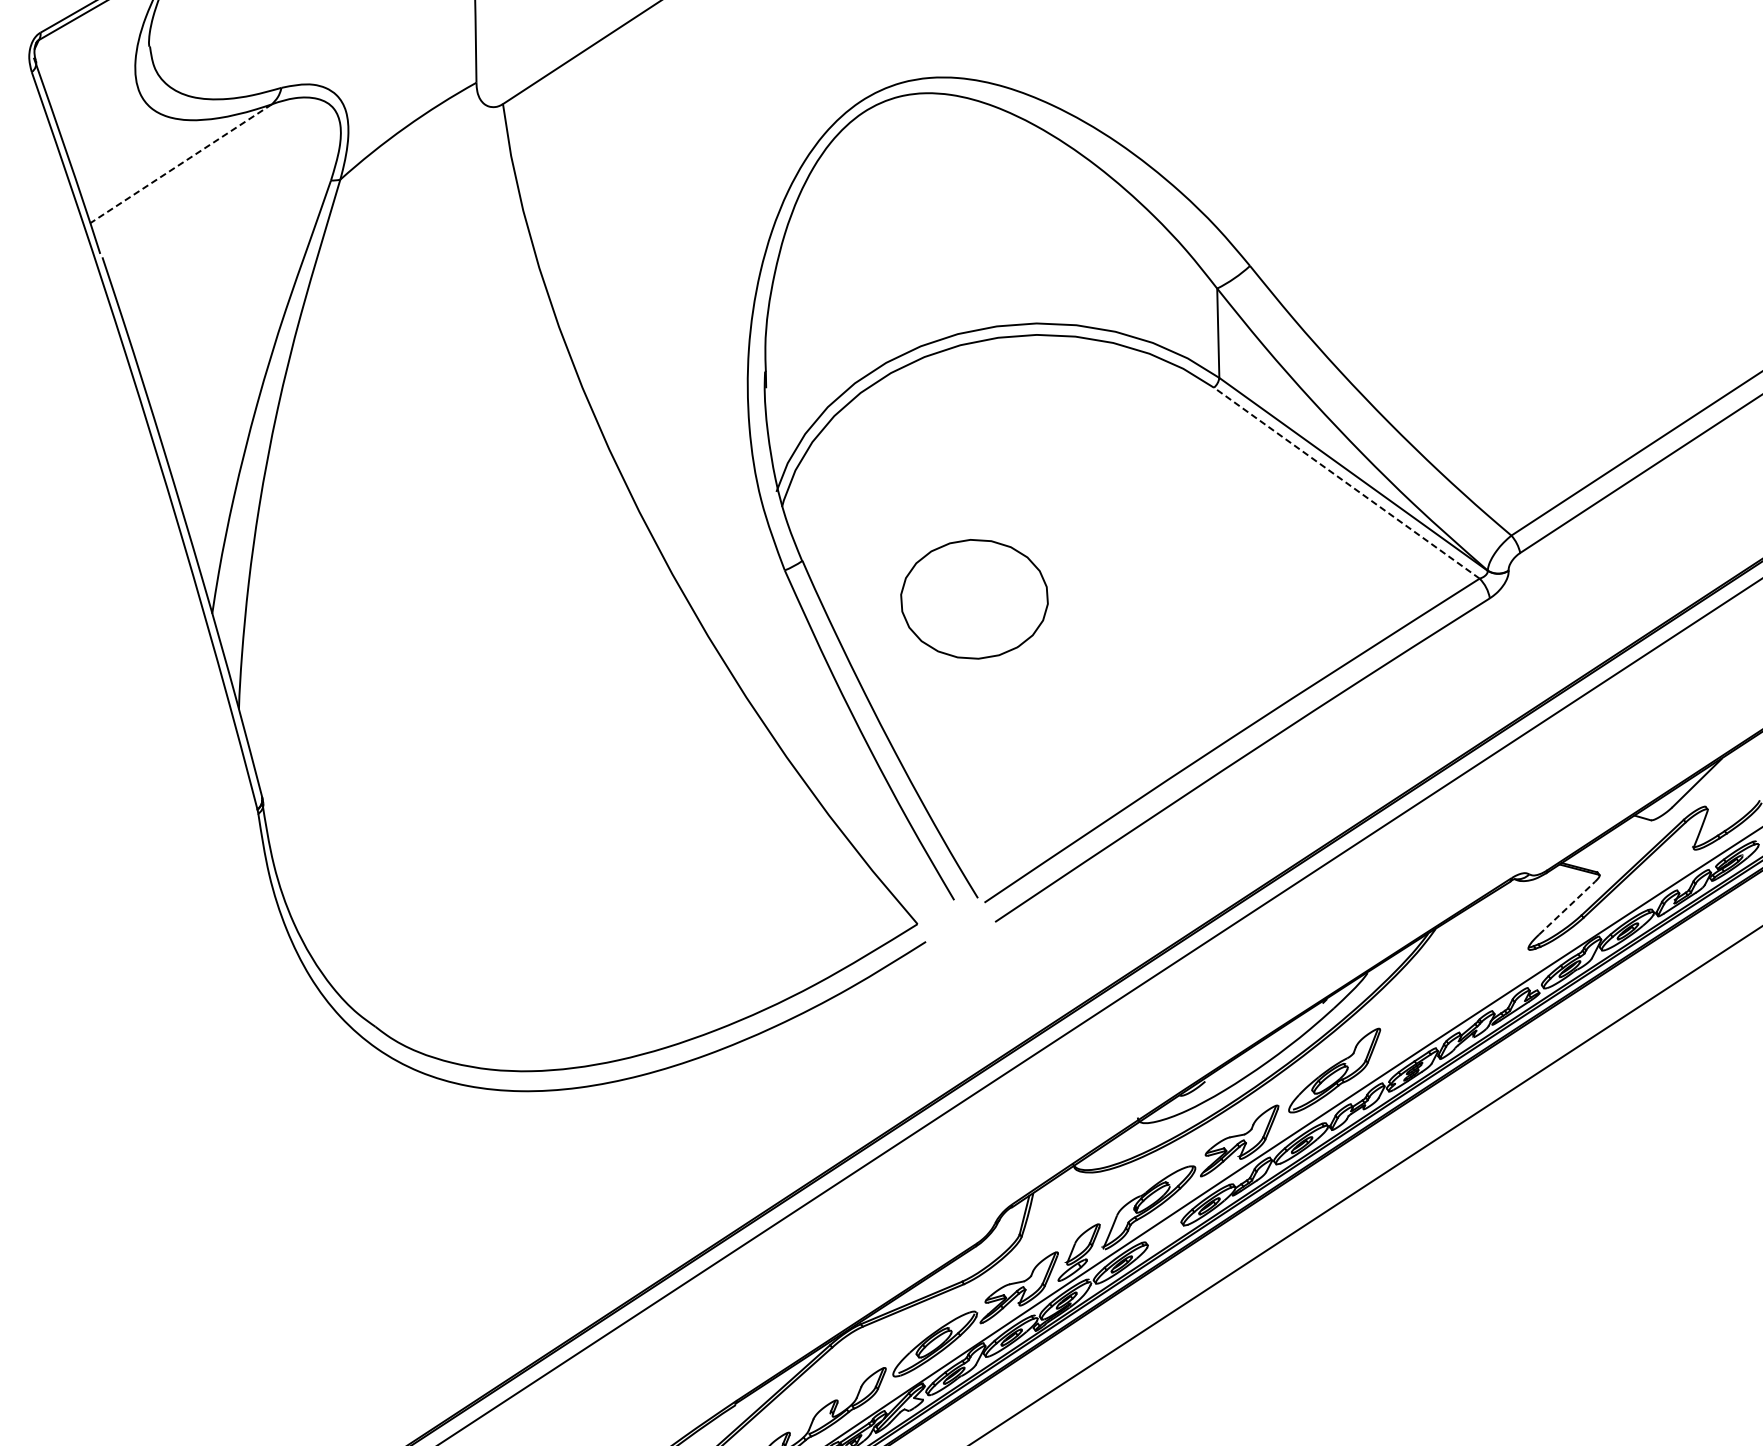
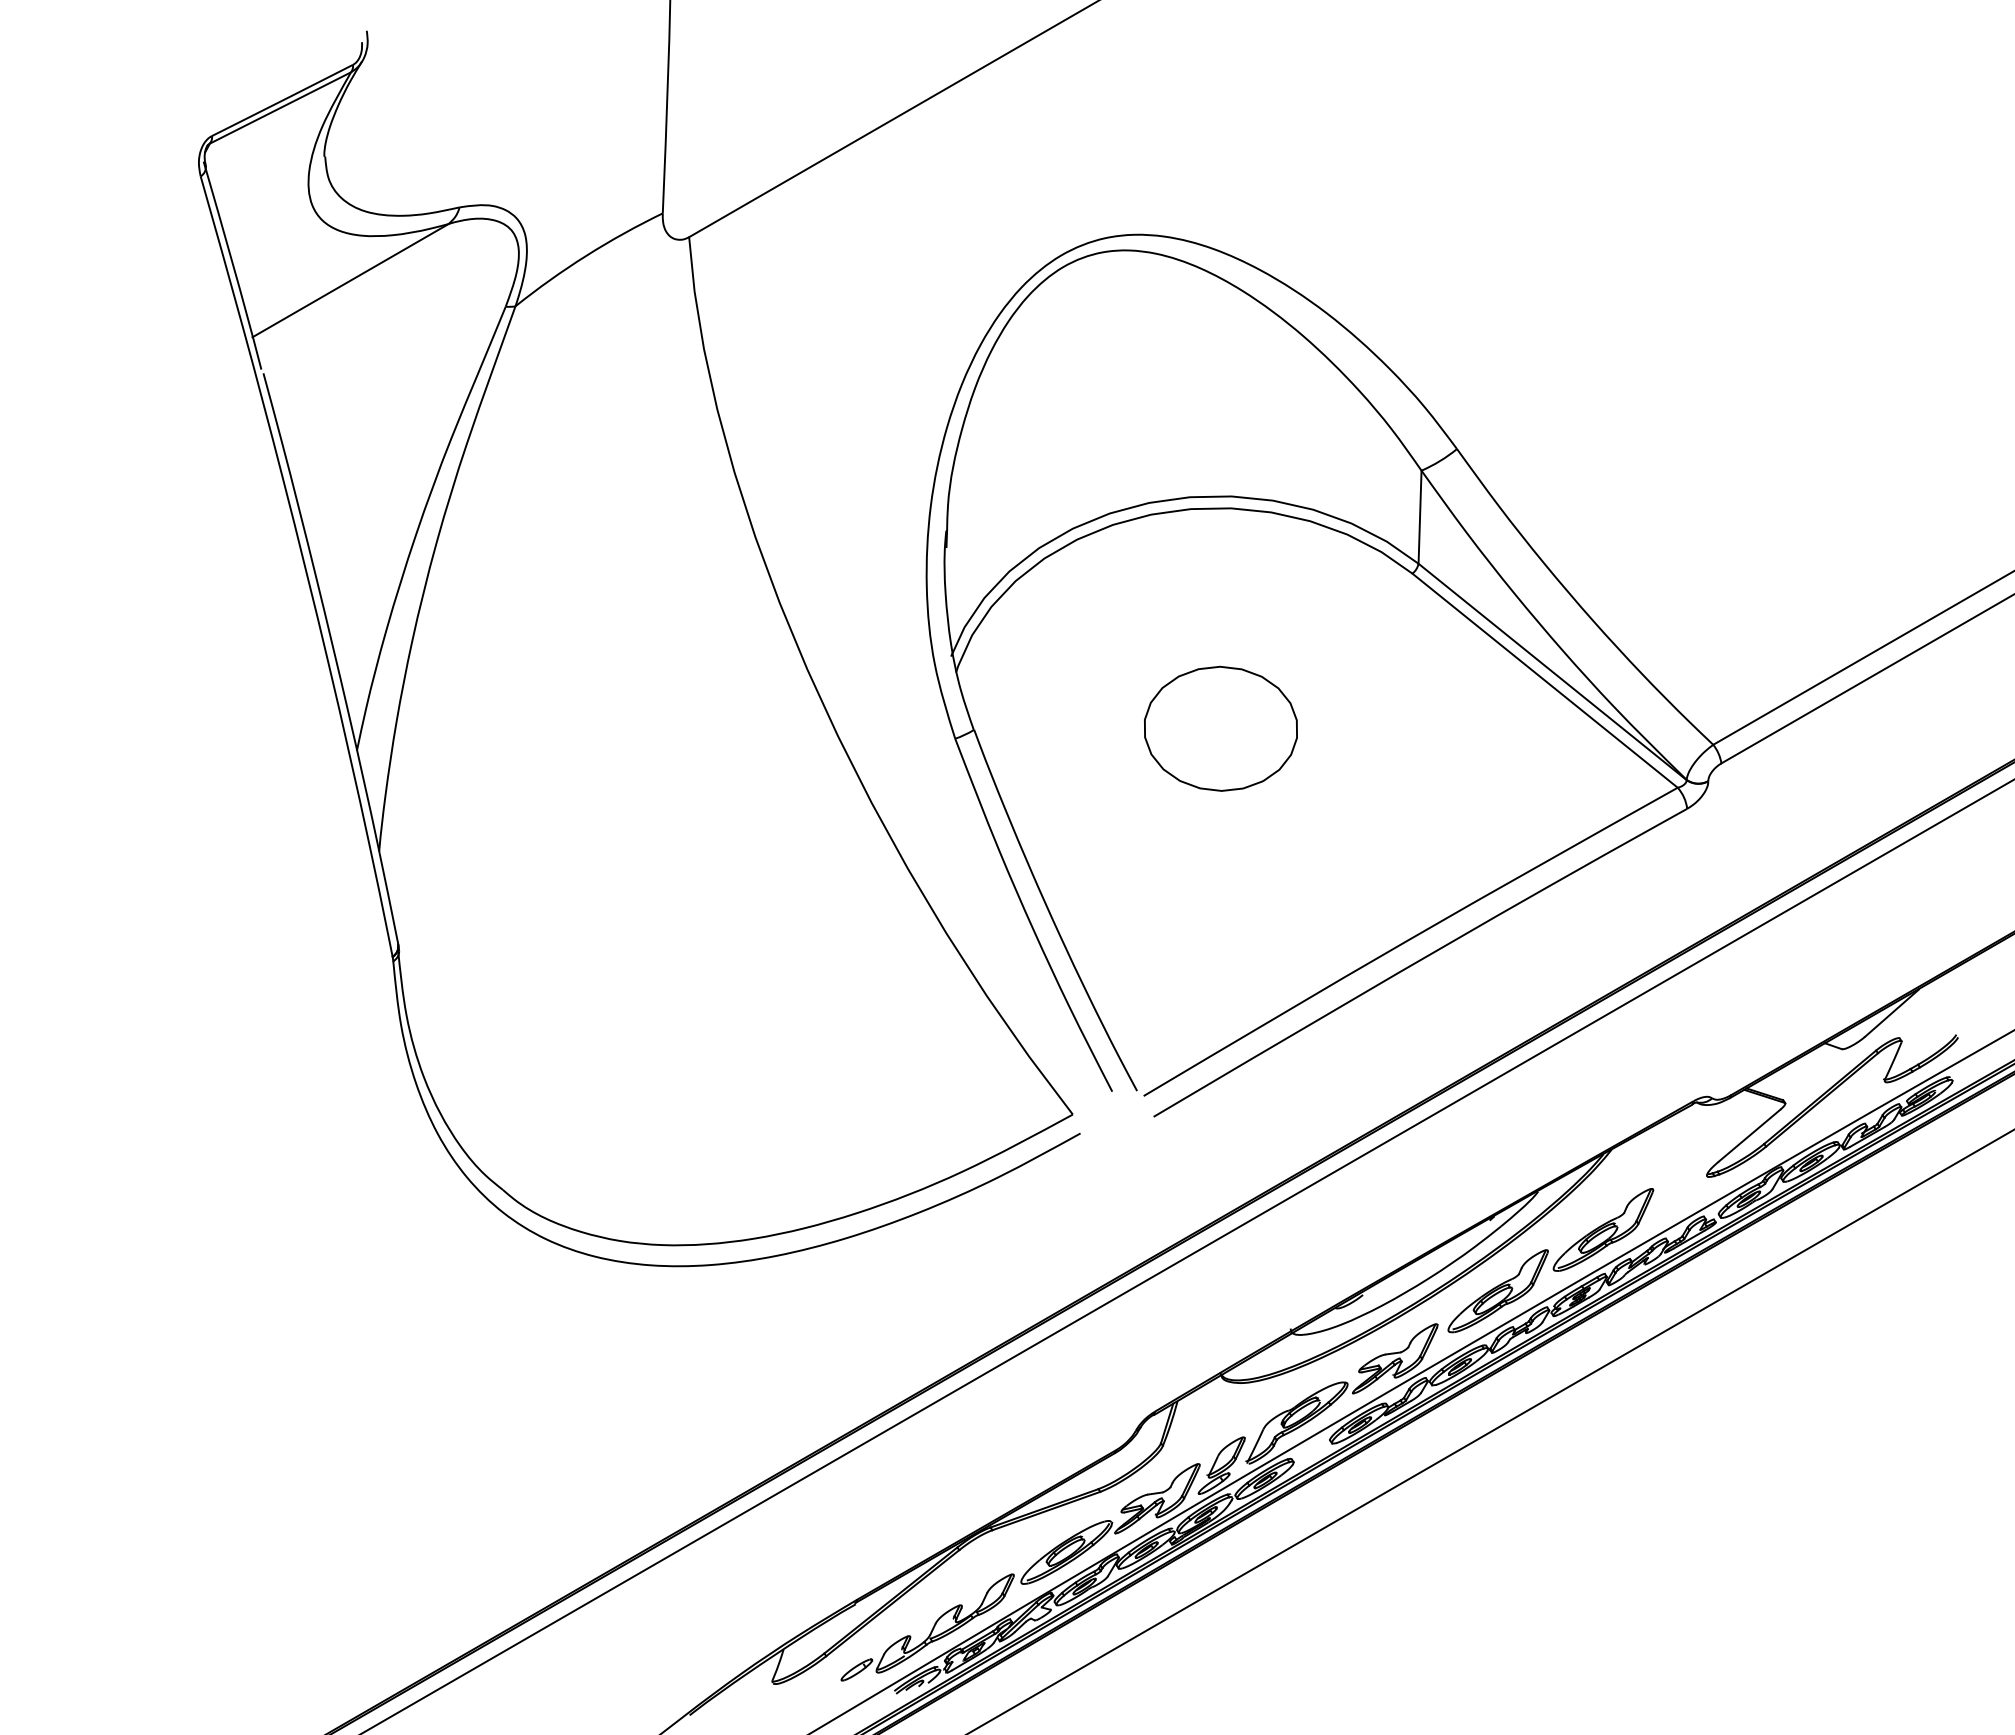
line: (180, 163) -> (350, 280), dashed -> solid
line: (1346, 483) -> (1544, 680), dashed -> solid
part: (974, 598) -> (1220, 728), moved
line: (1567, 907) -> (1749, 1135), dashed -> solid
part: (1432, 1005) -> (1603, 1229), added

